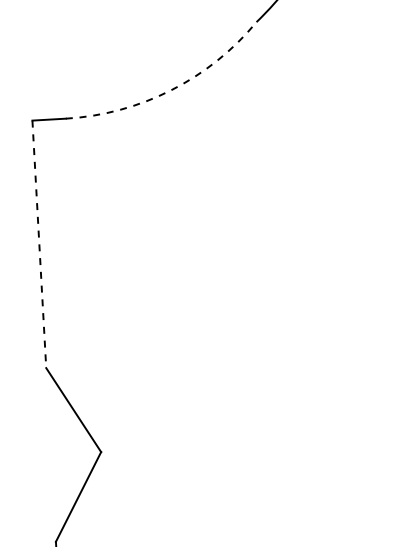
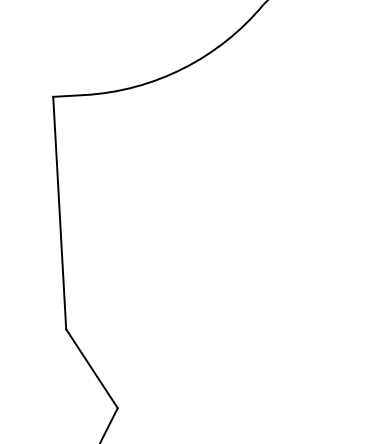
arc: (171, 90) -> (183, 68), dashed -> solid
line: (39, 244) -> (59, 213), dashed -> solid

